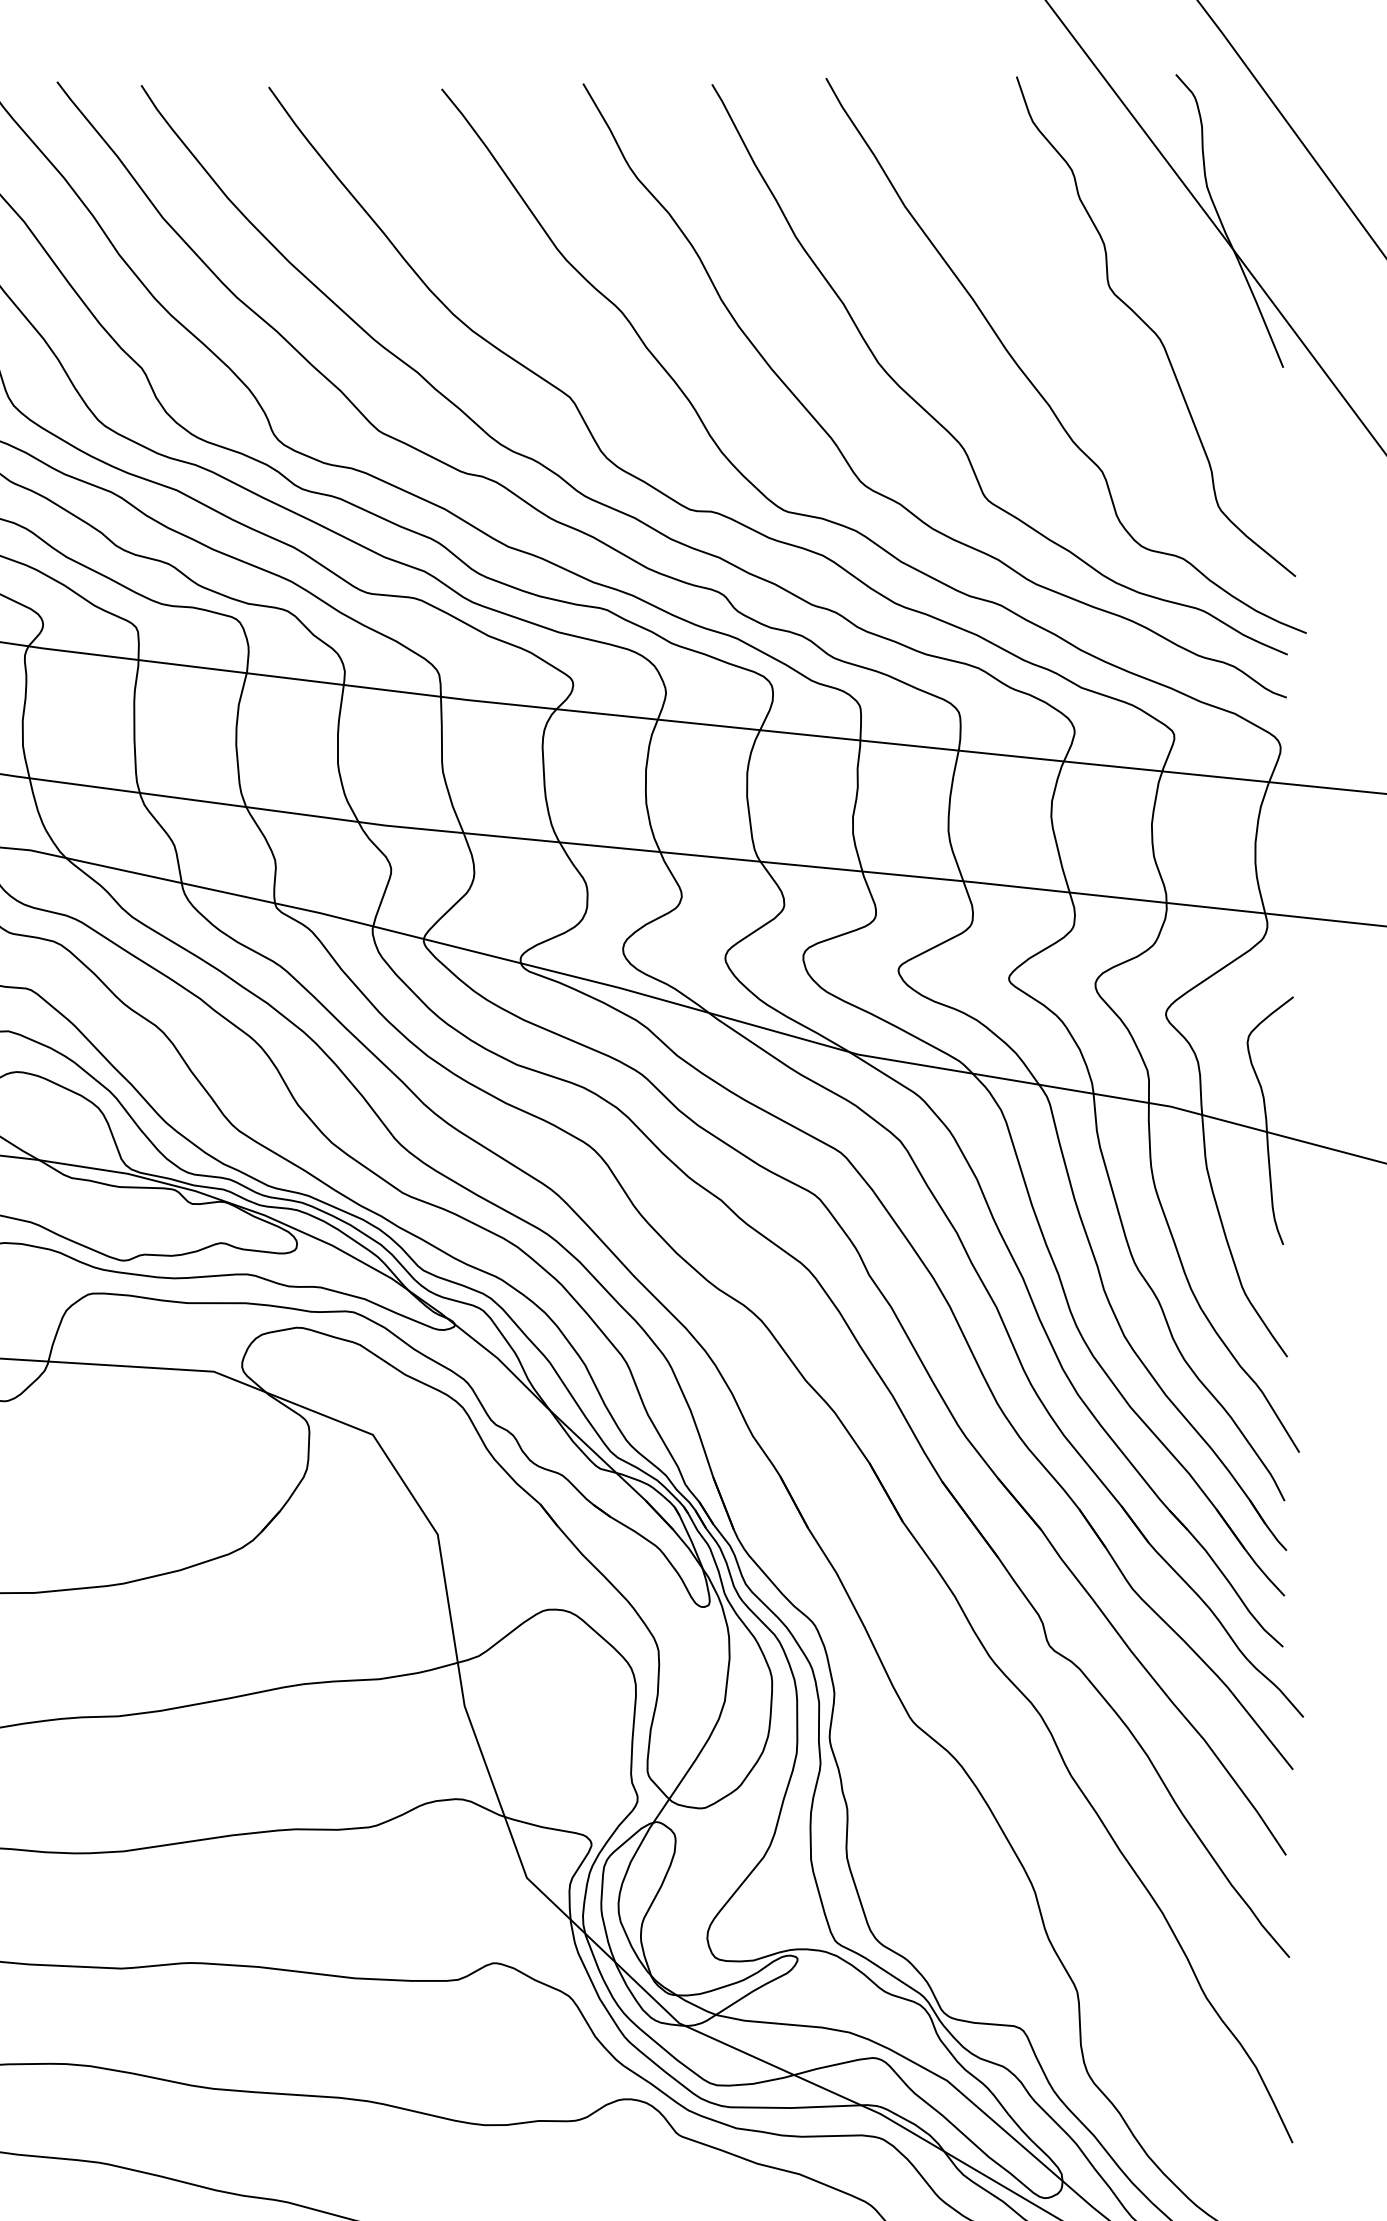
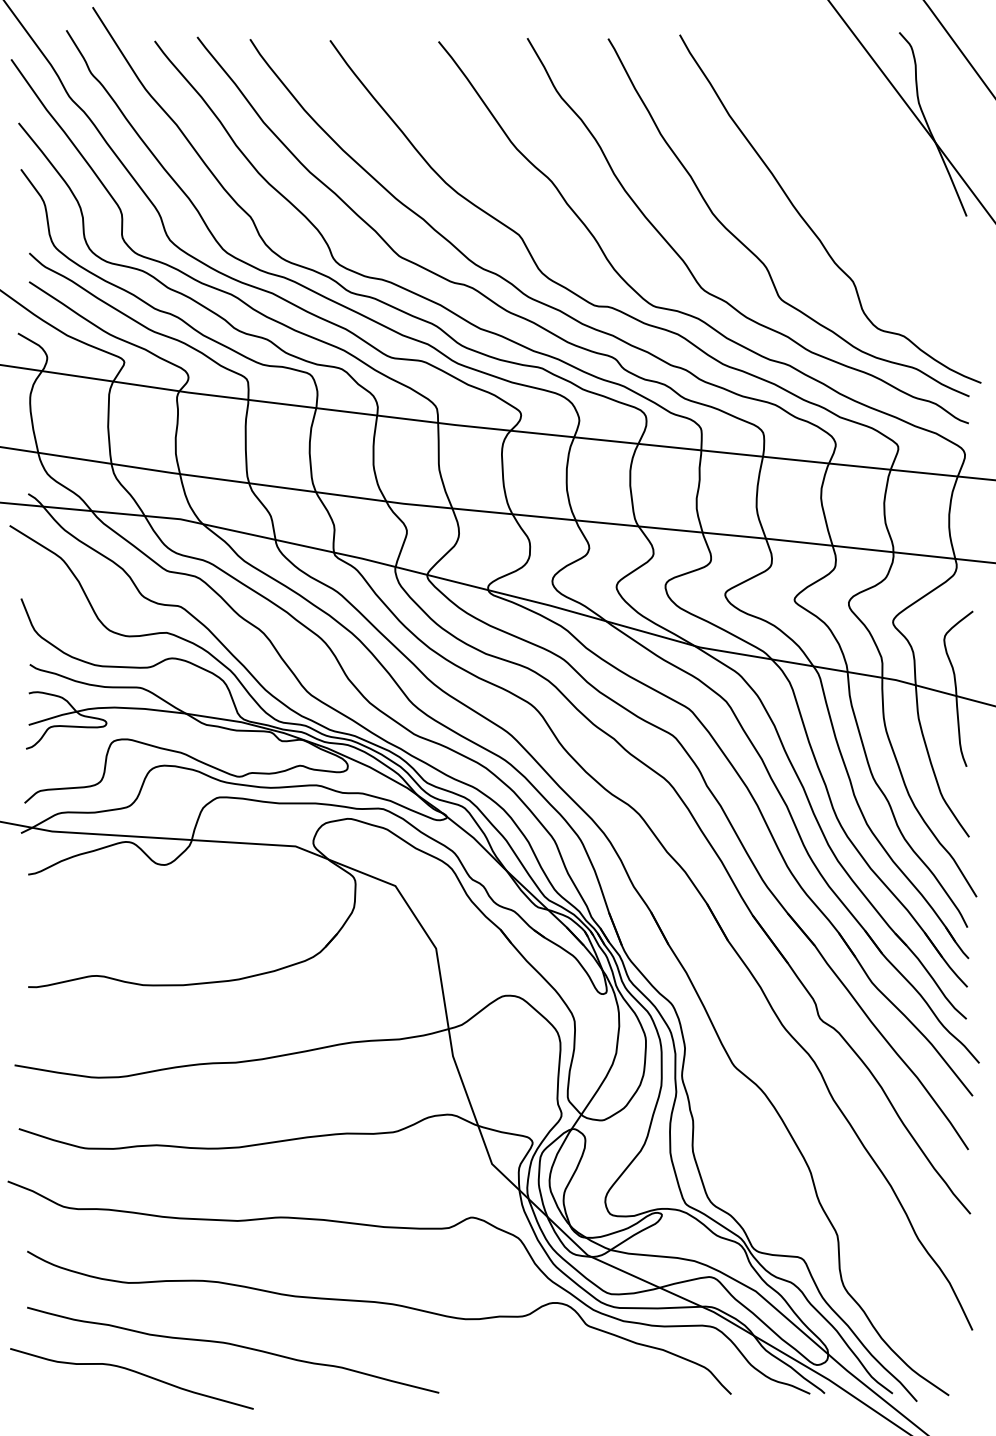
curve: (1152, 327) -> (884, 191), removed

